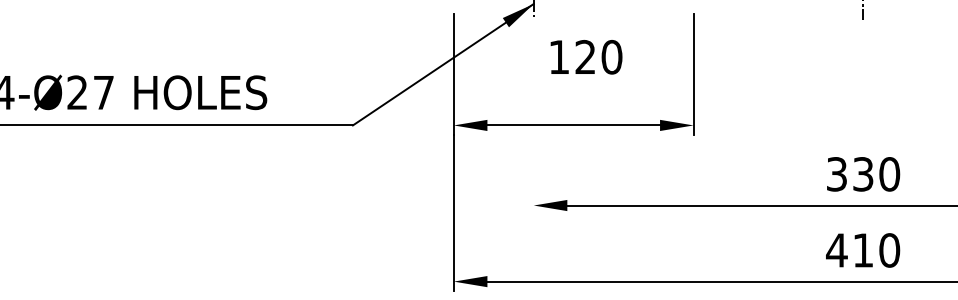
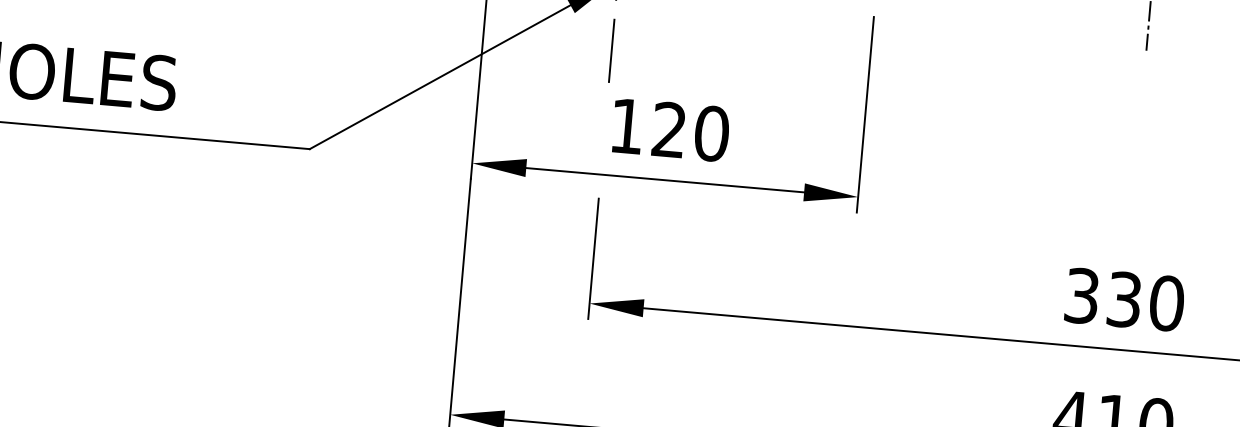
line: (533, 48) -> (611, 50), added
text: (586, 57) -> (670, 130), moved
line: (533, 177) -> (593, 258), added

